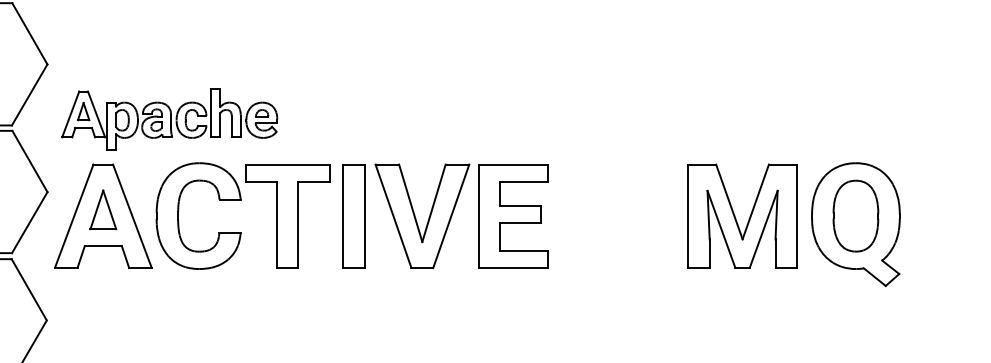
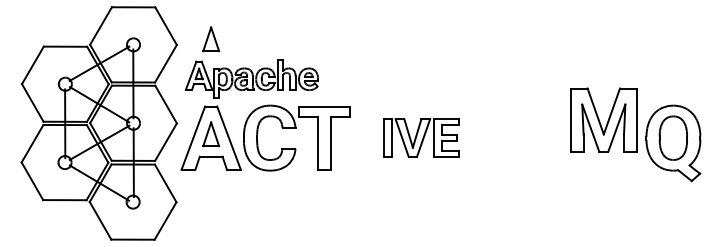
part: (103, 55) -> (211, 39), added
part: (445, 215) -> (421, 137), size x0.6
part: (742, 215) -> (603, 119), moved

